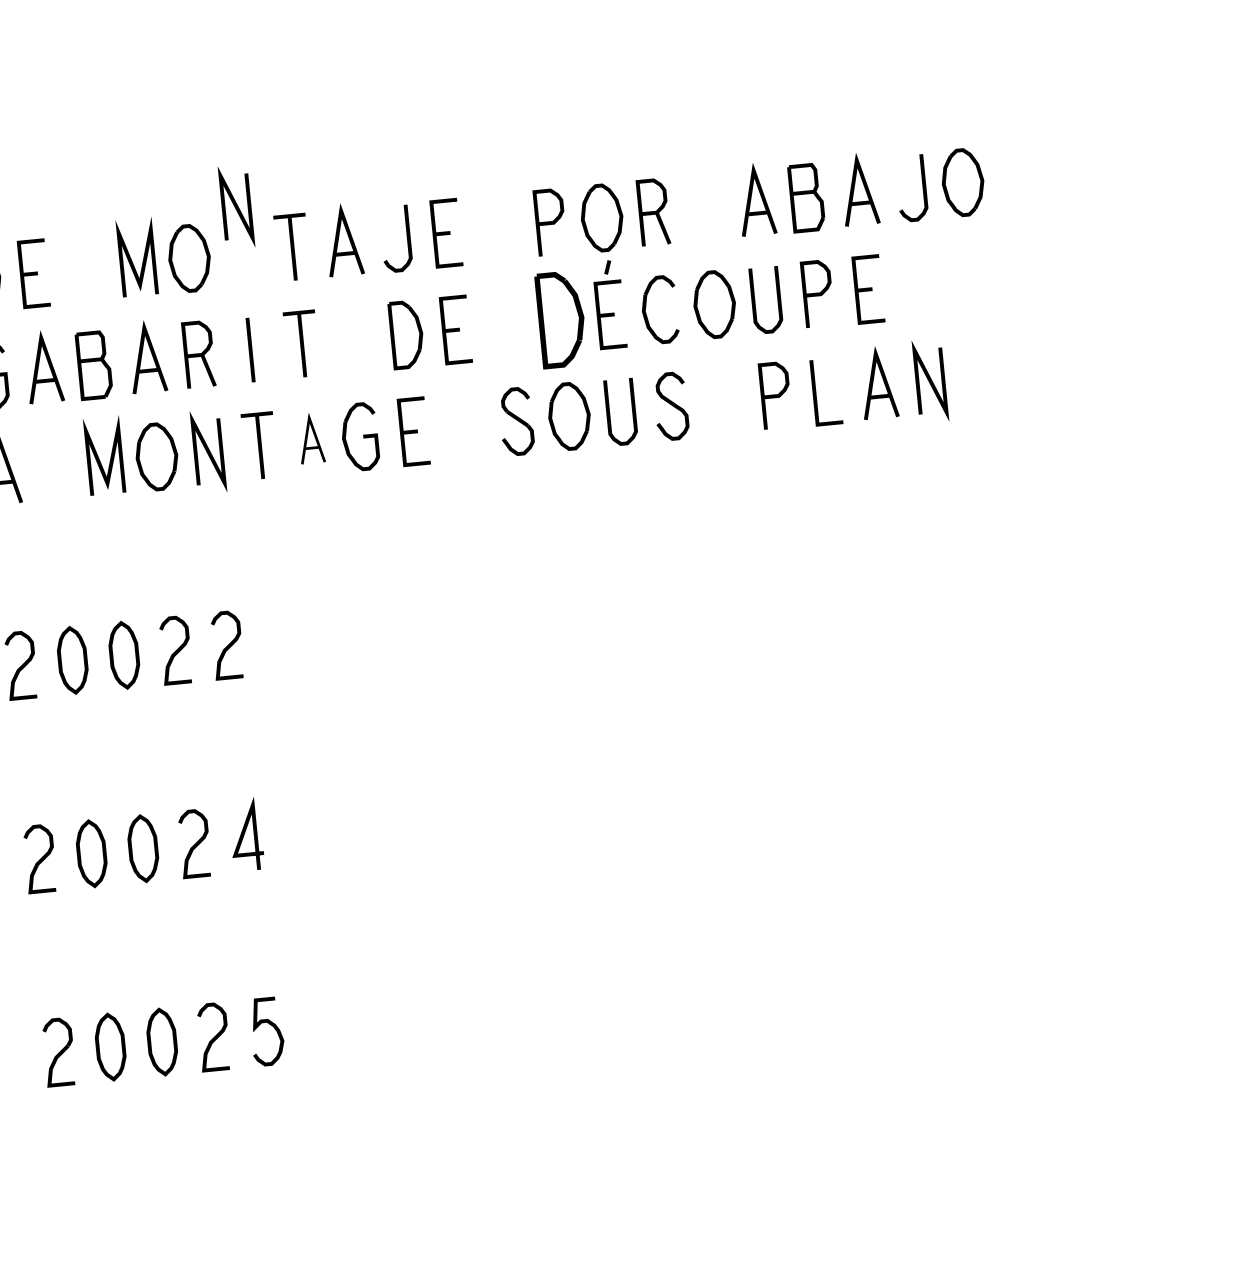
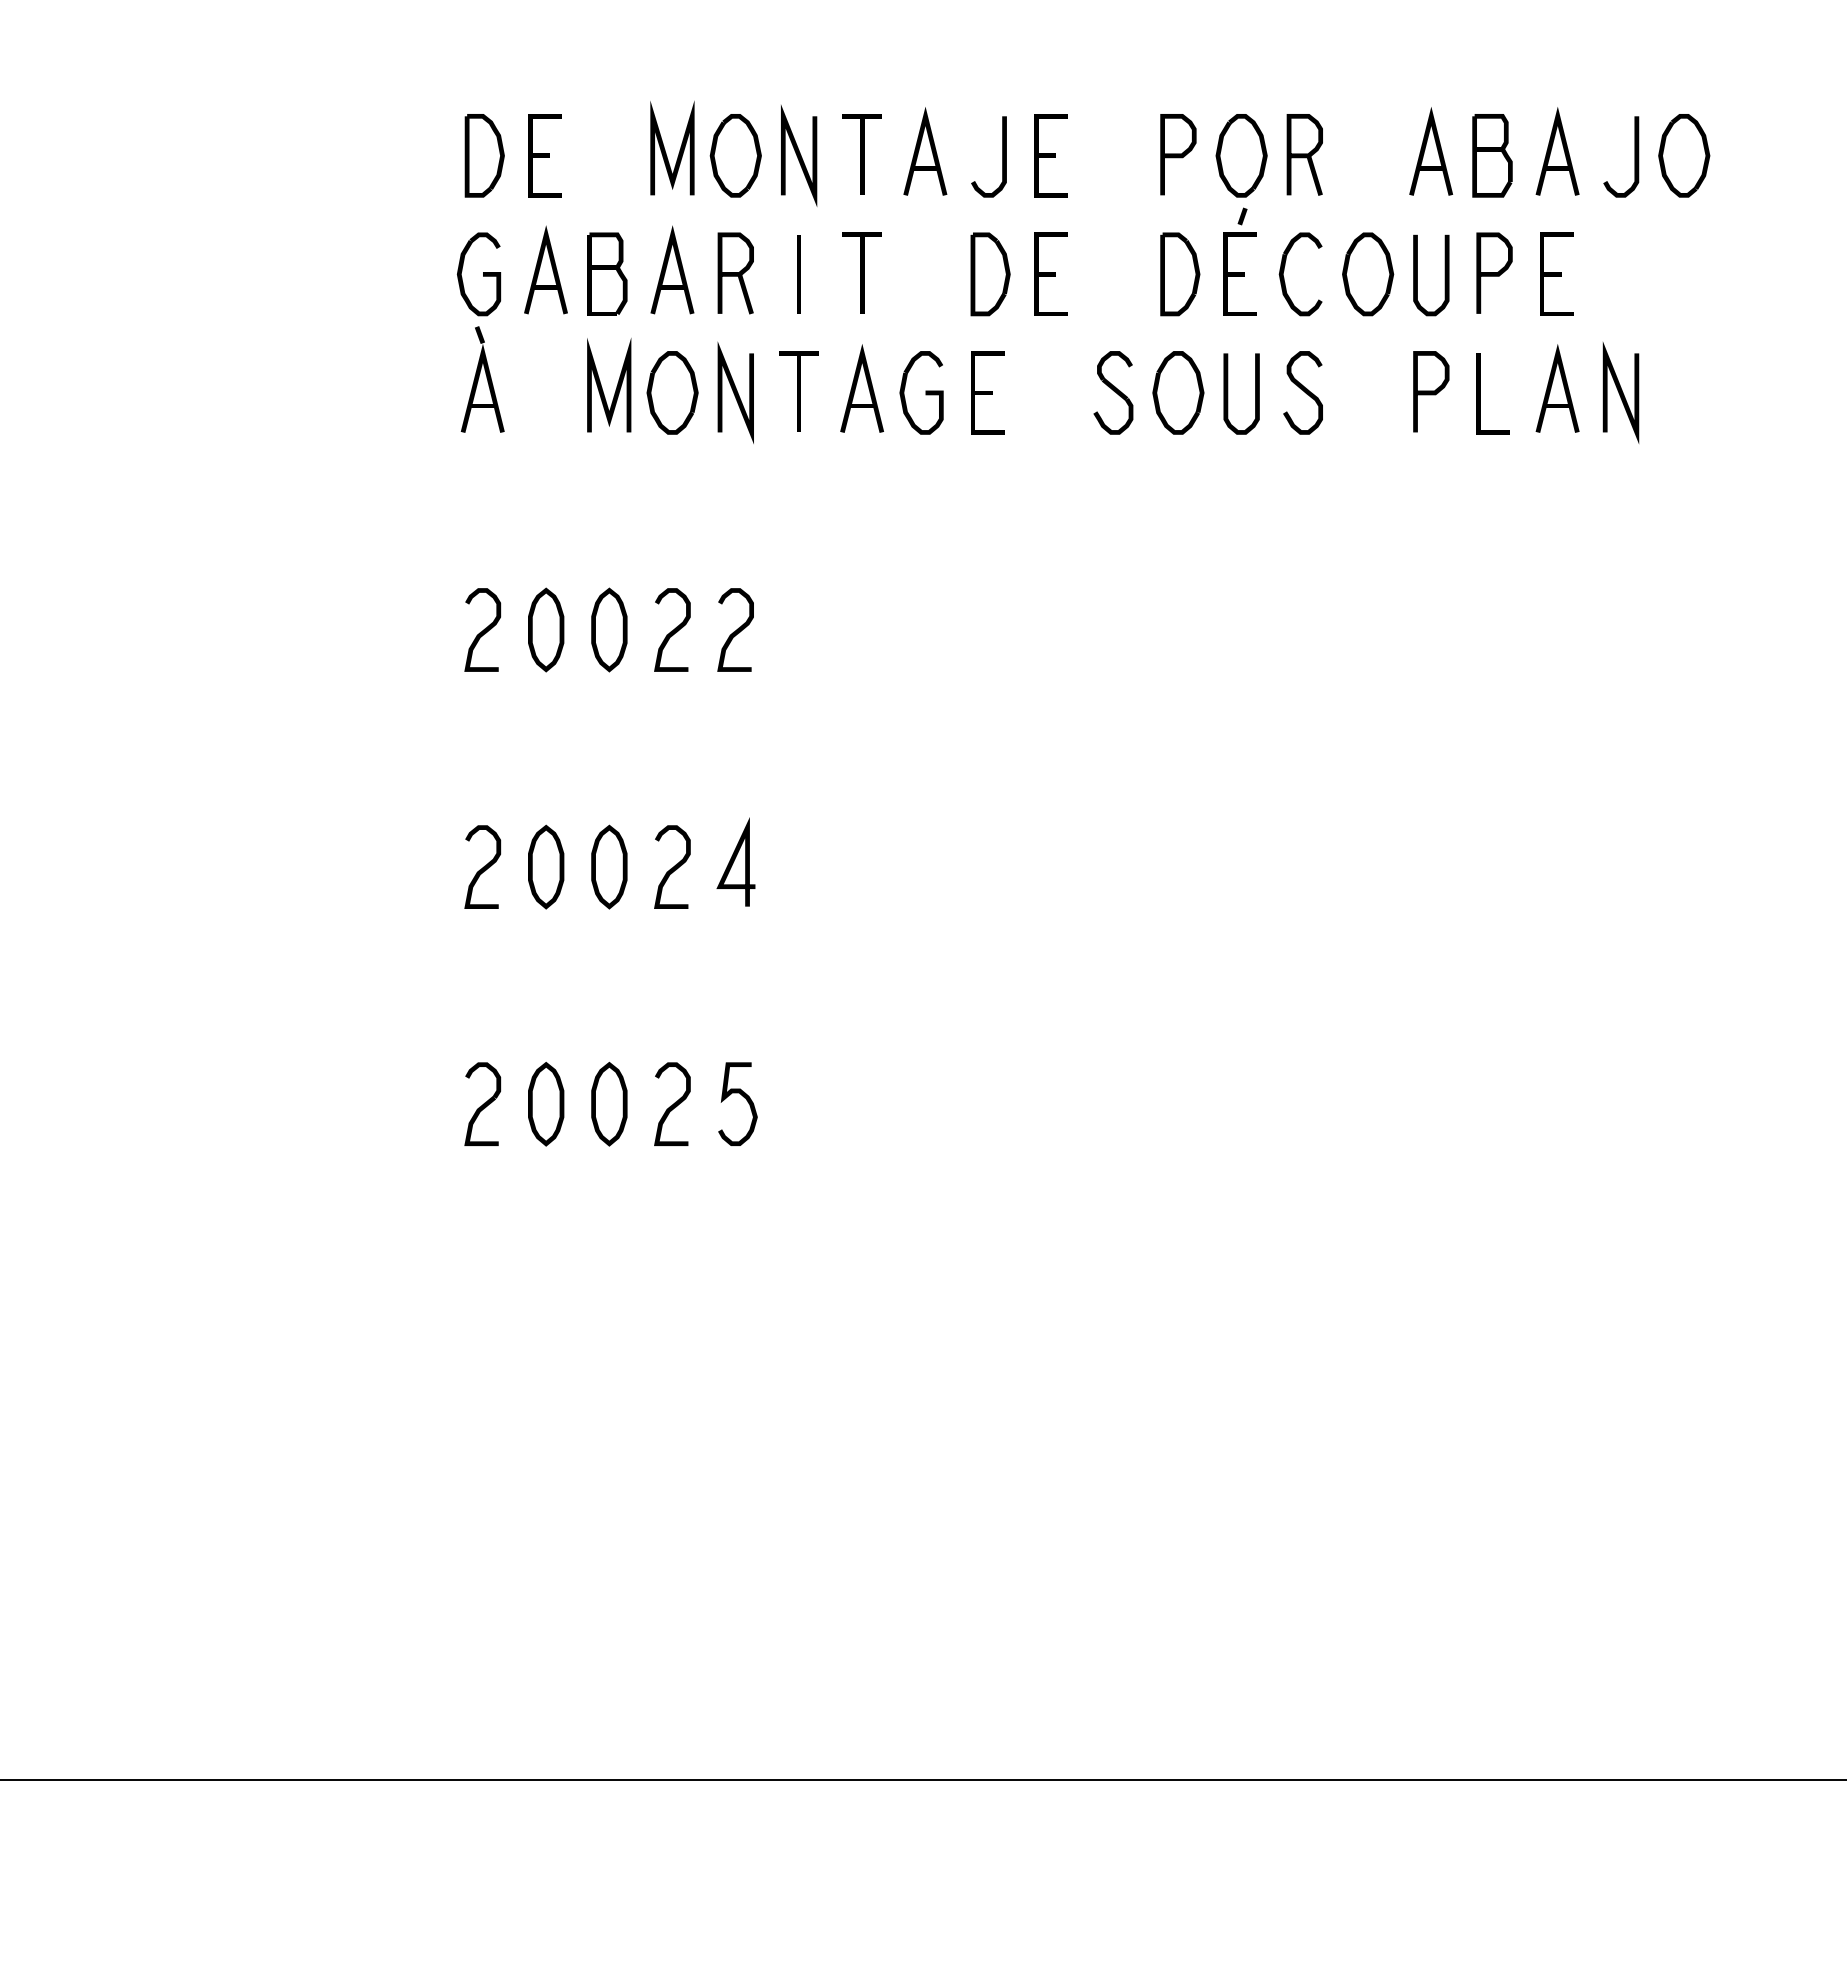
line: (236, 206) -> (799, 155), moved
part: (561, 319) -> (1180, 274), size x0.71
part: (310, 438) -> (861, 388), size x1.43

